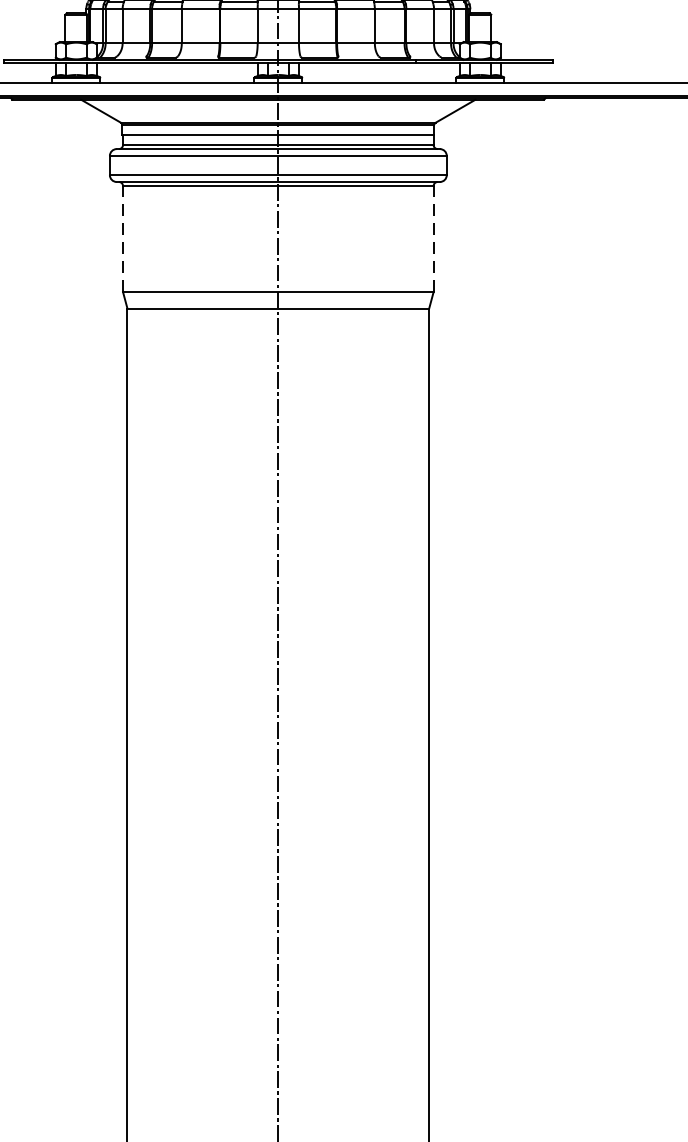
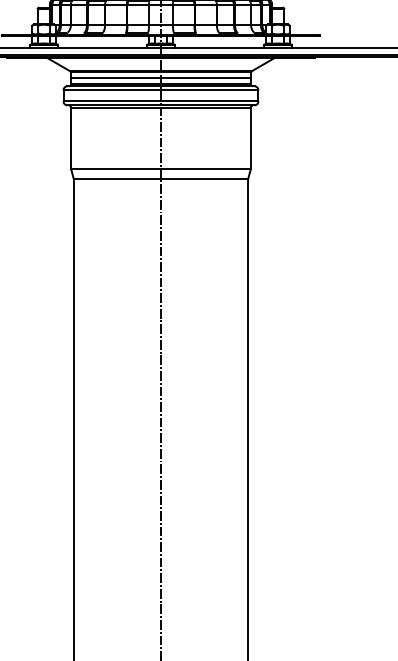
line: (123, 239) -> (71, 138), dashed -> solid
line: (432, 239) -> (250, 138), dashed -> solid

